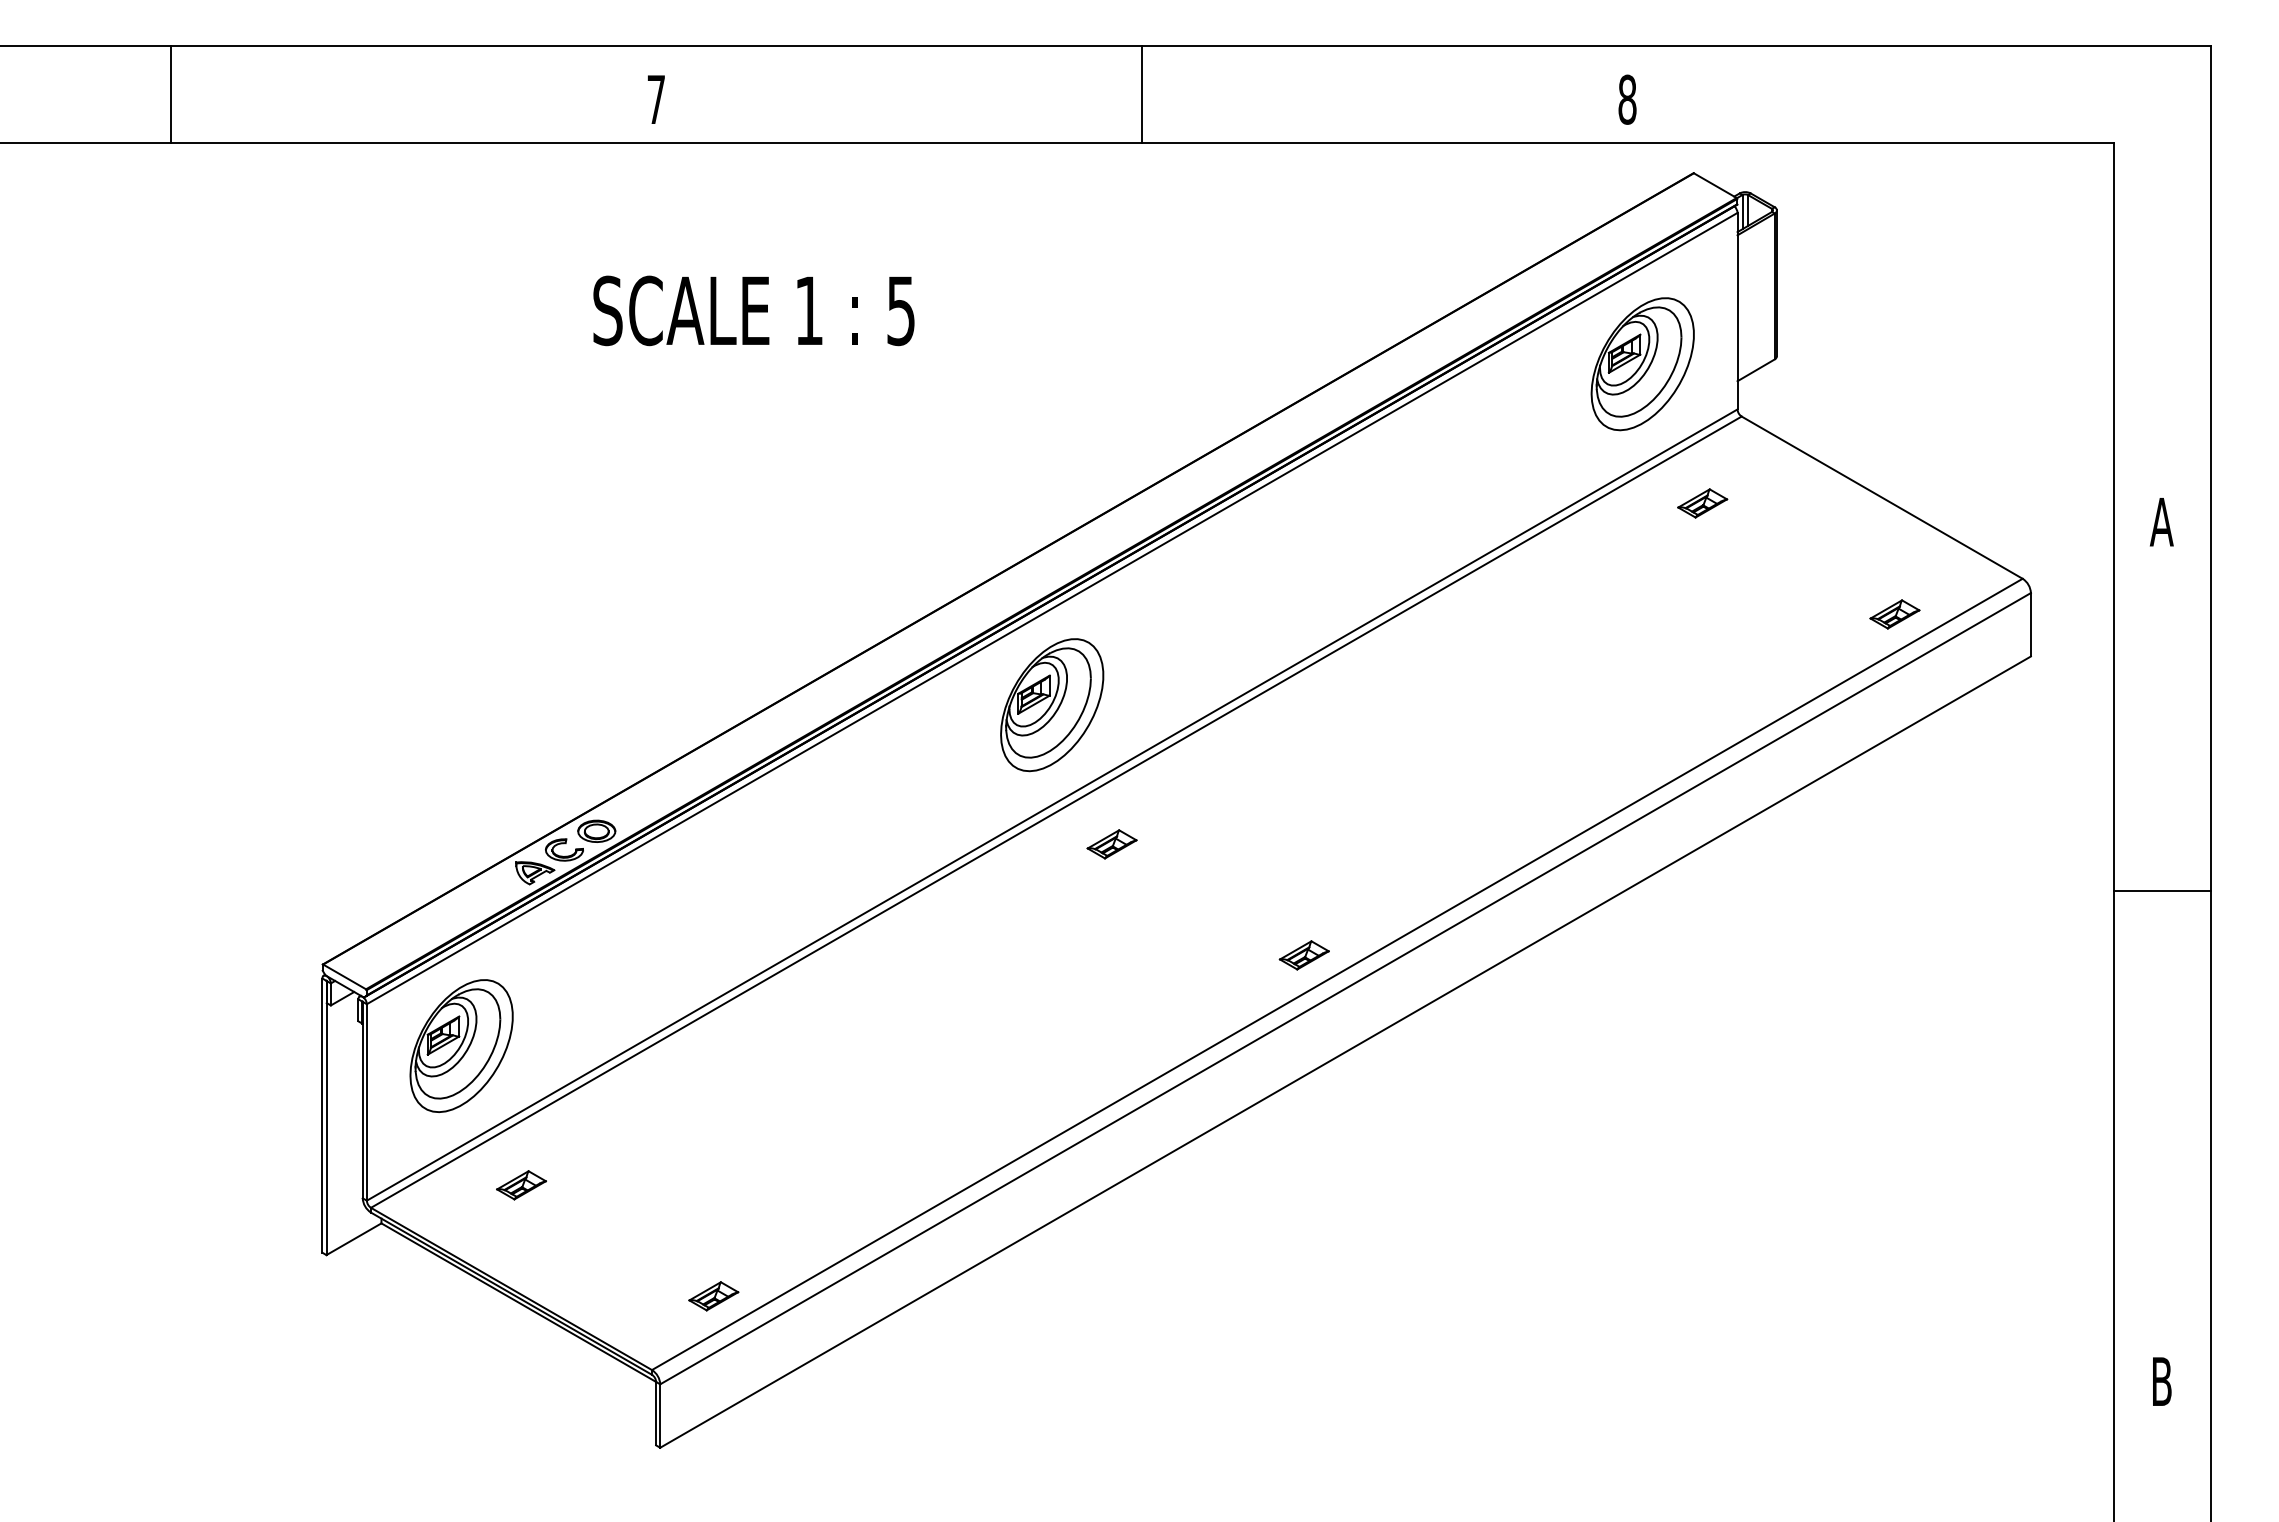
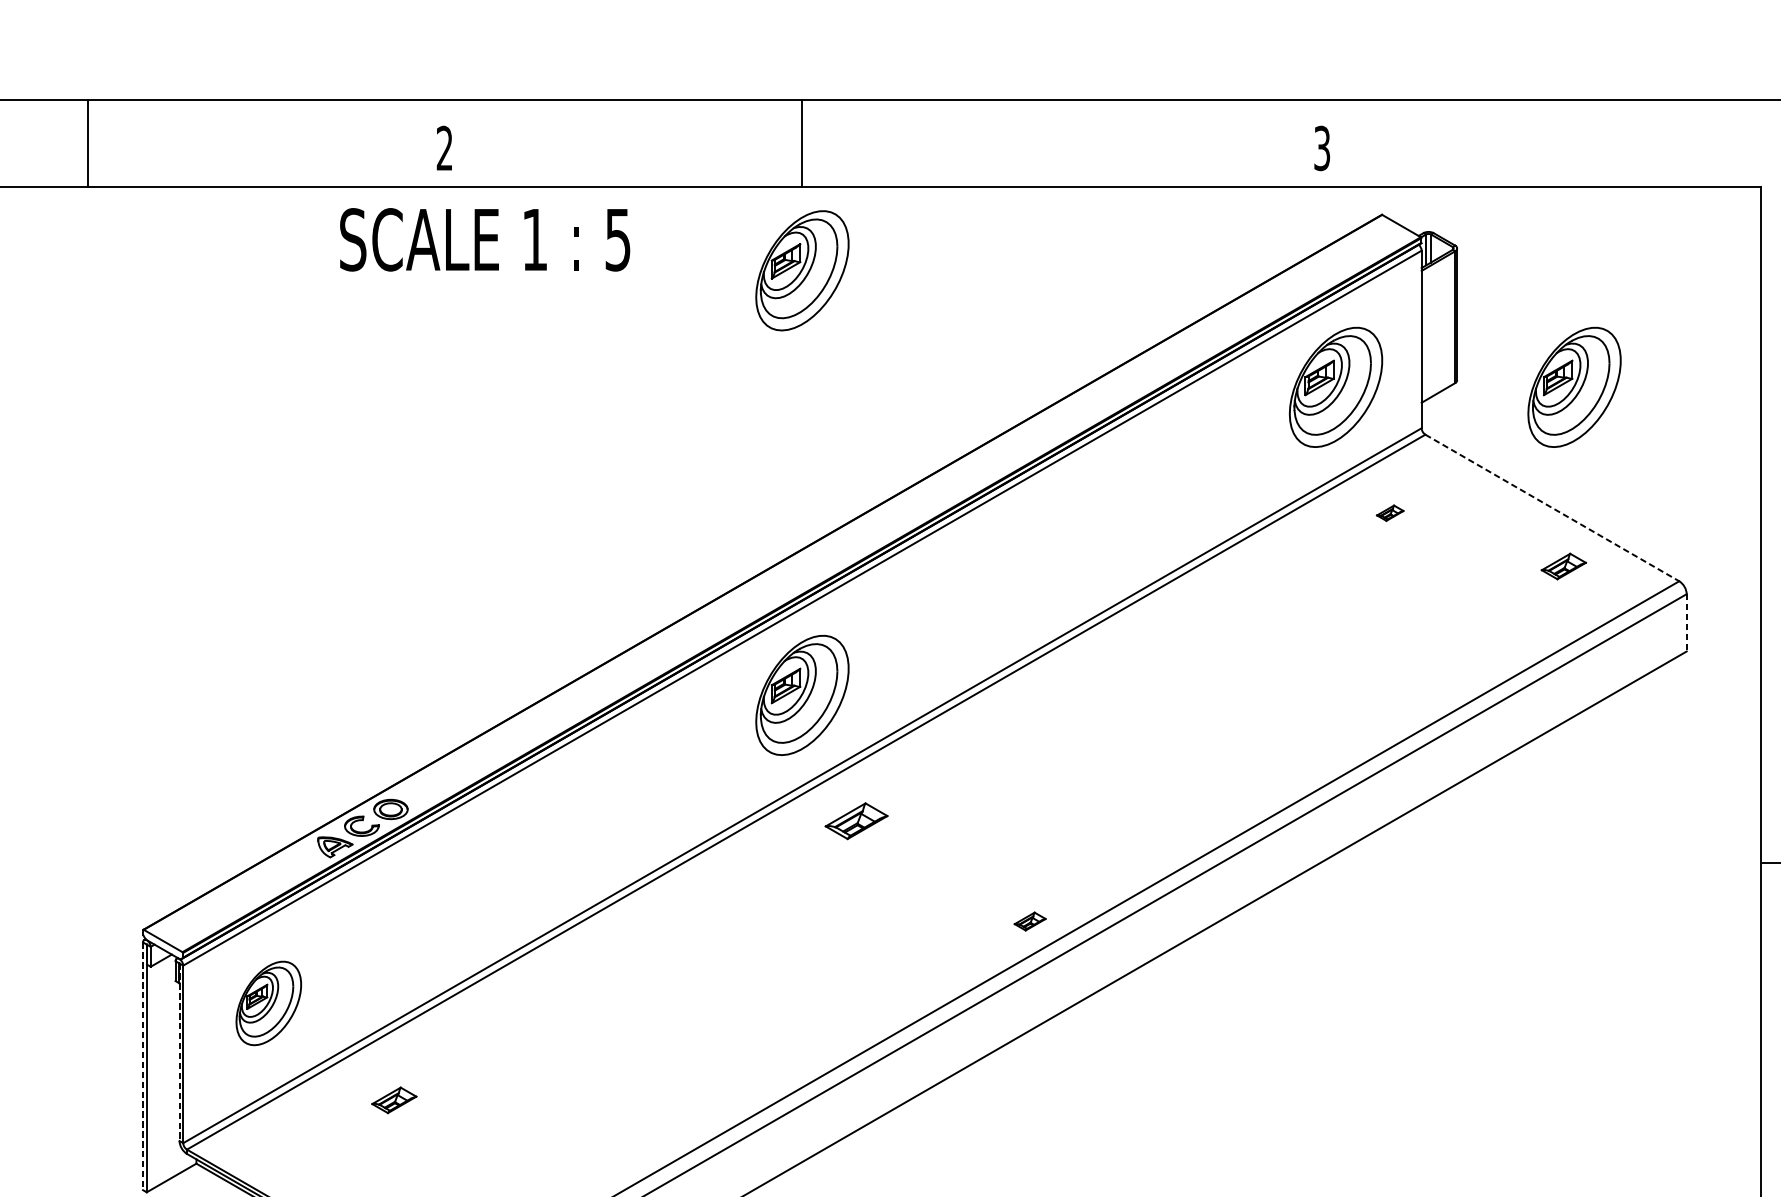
line: (171, 93) -> (88, 142), moved
line: (1142, 93) -> (801, 142), moved
text: (655, 98) -> (444, 147), 7 -> 2
text: (1627, 99) -> (1322, 148), 8 -> 3
part: (1052, 235) -> (802, 271), added
text: (753, 310) -> (484, 239), moved
part: (1906, 364) -> (1574, 387), added
line: (1882, 497) -> (1552, 507), solid -> dashed
part: (1702, 503) -> (1389, 513), size x0.6
part: (1894, 614) -> (1563, 566), moved
line: (2030, 624) -> (1686, 622), solid -> dashed
part: (1111, 844) -> (856, 821), size x1.4
part: (1303, 955) -> (1029, 921), size x0.7
part: (461, 1045) -> (268, 1002), size x0.7
line: (362, 1100) -> (179, 1052), solid -> dashed
line: (322, 1116) -> (143, 1067), solid -> dashed
part: (521, 1185) -> (394, 1100), moved

